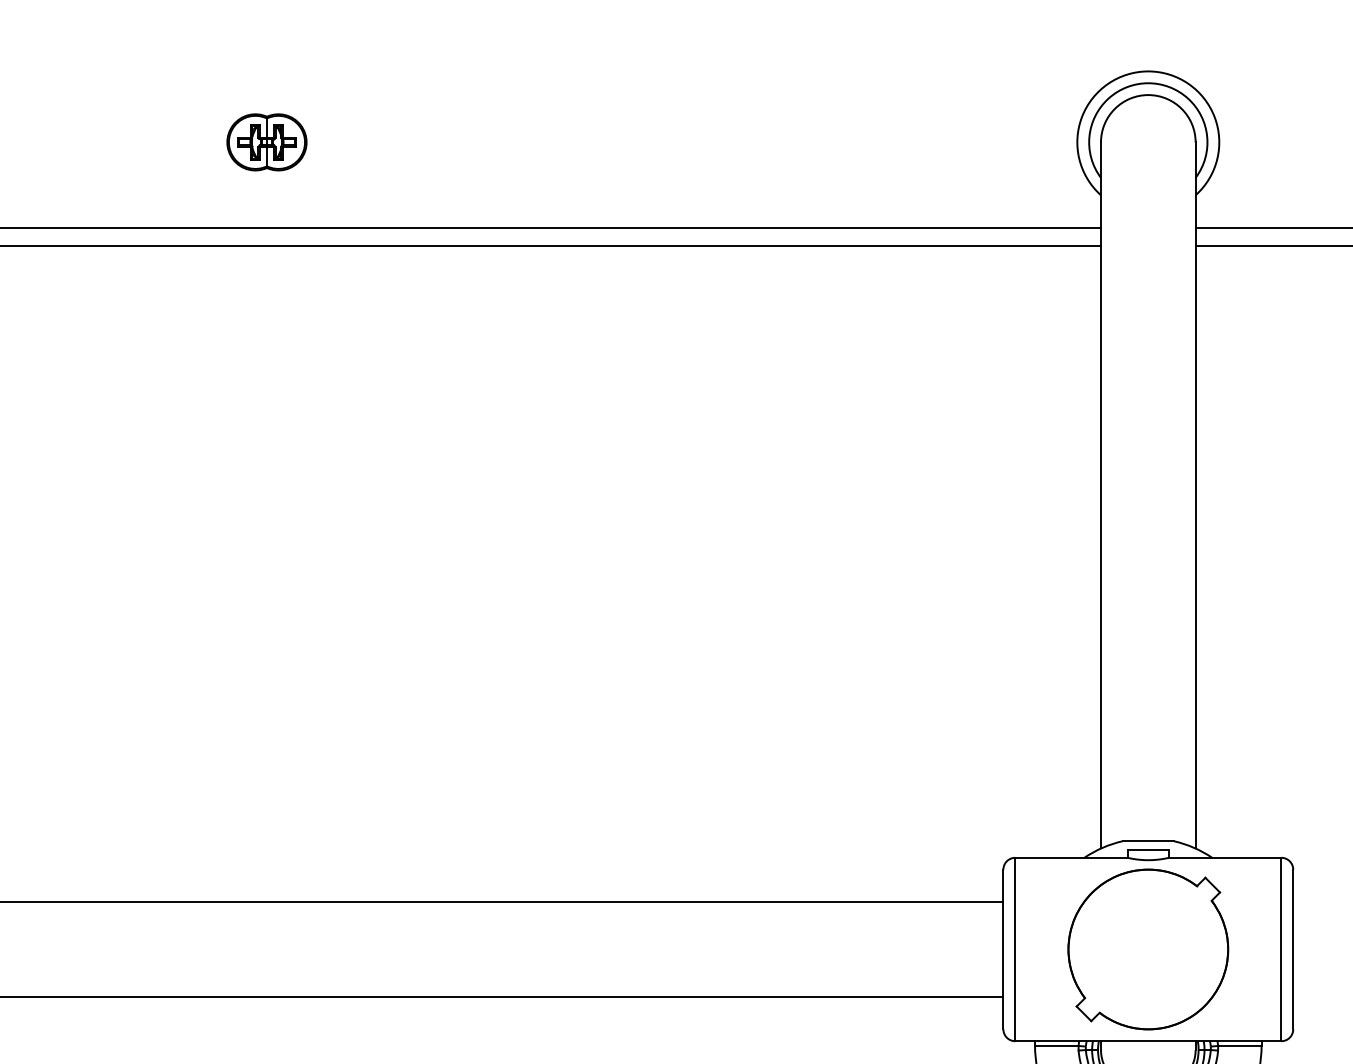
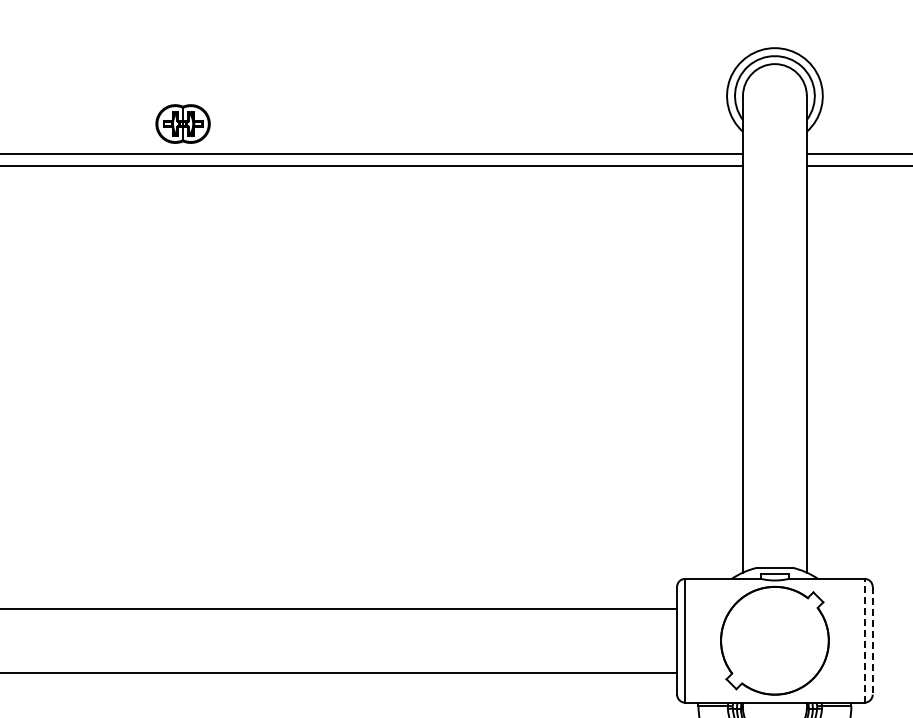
part: (266, 141) -> (182, 123), moved
line: (1281, 949) -> (864, 640), solid -> dashed
line: (1292, 949) -> (872, 640), solid -> dashed

